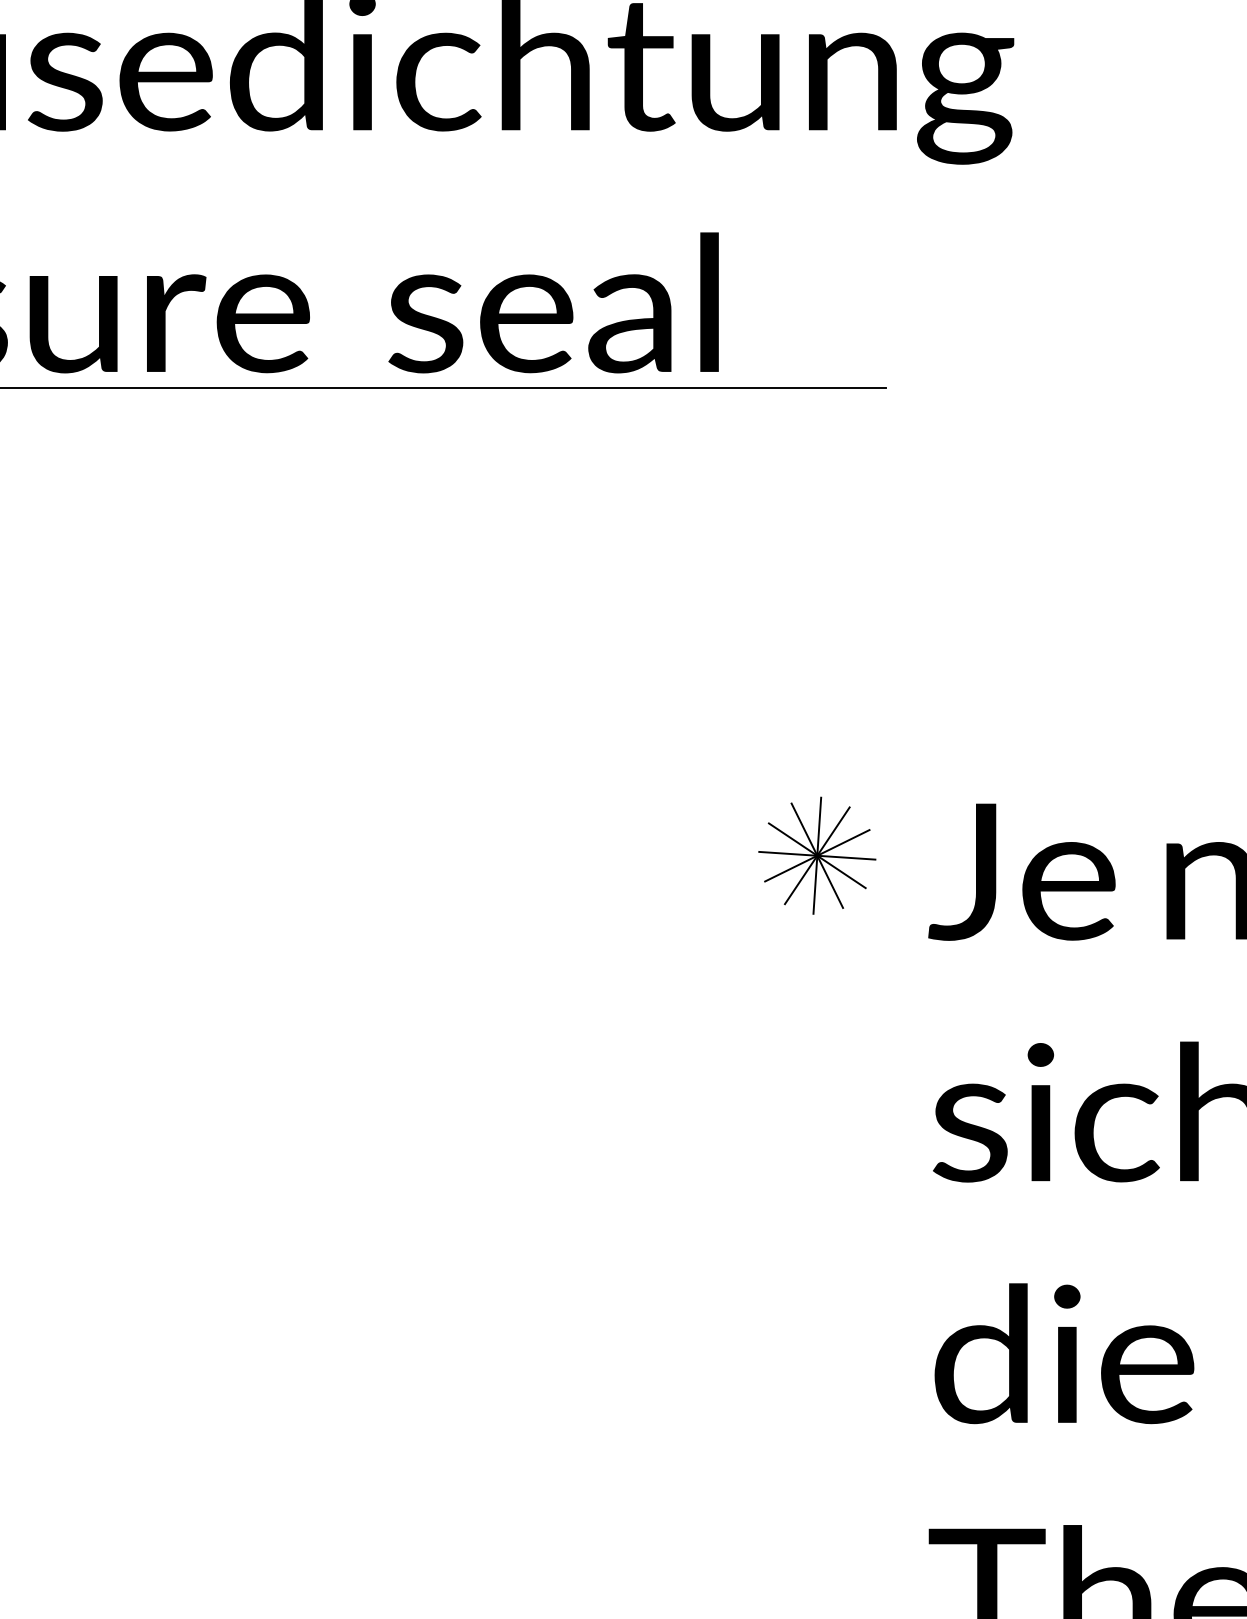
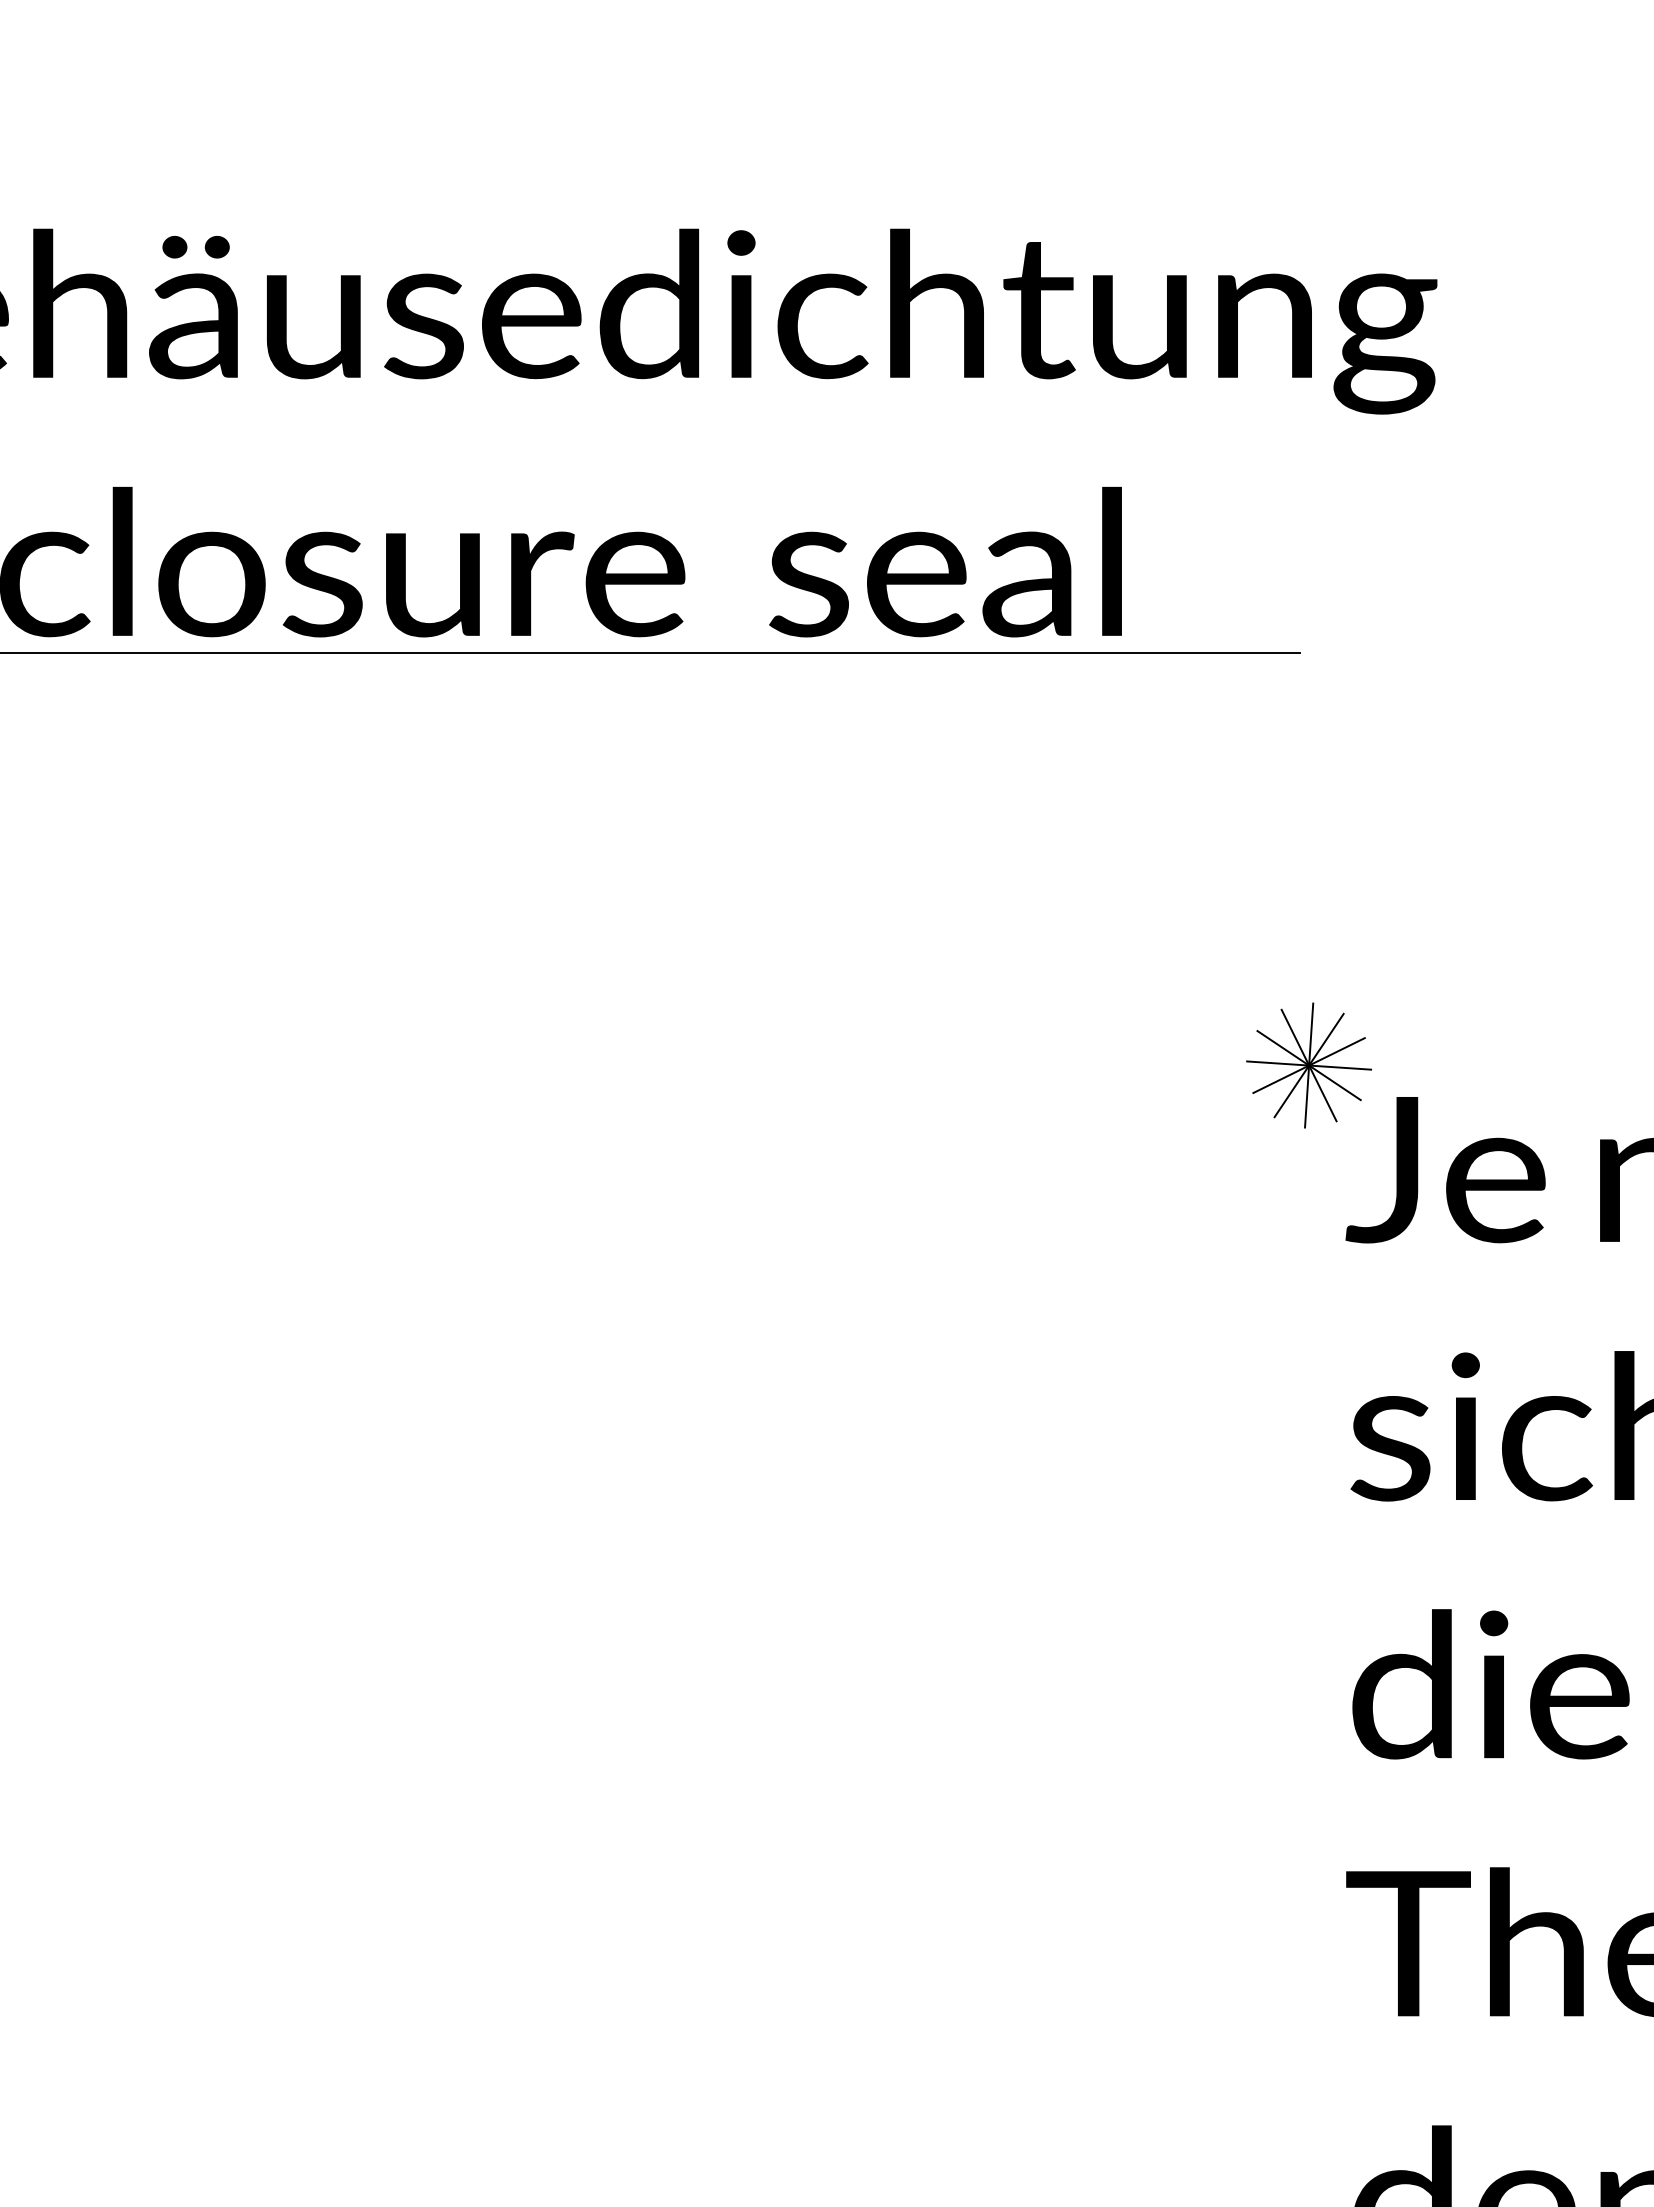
part: (816, 855) -> (1308, 1065), moved

